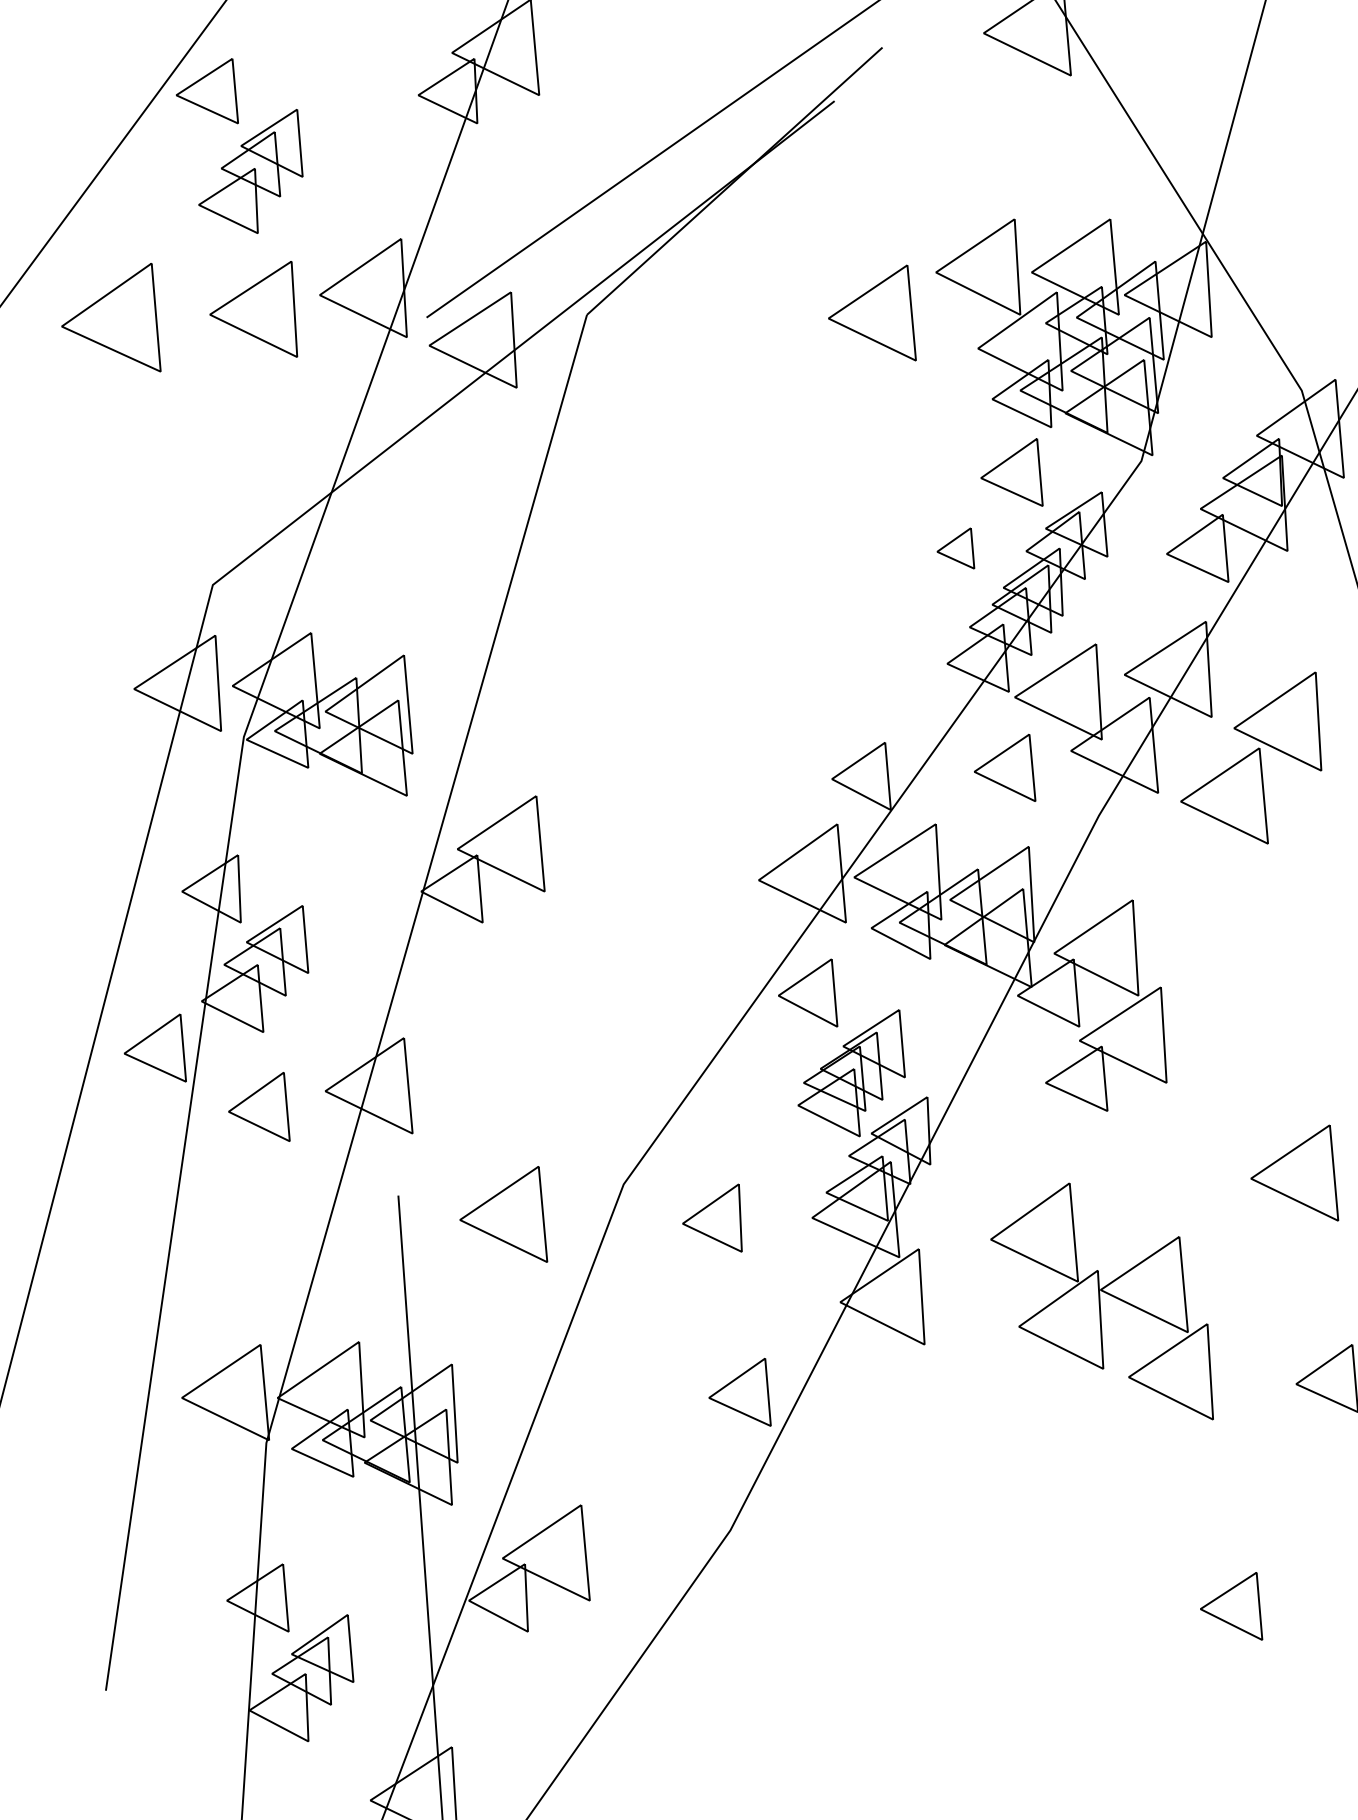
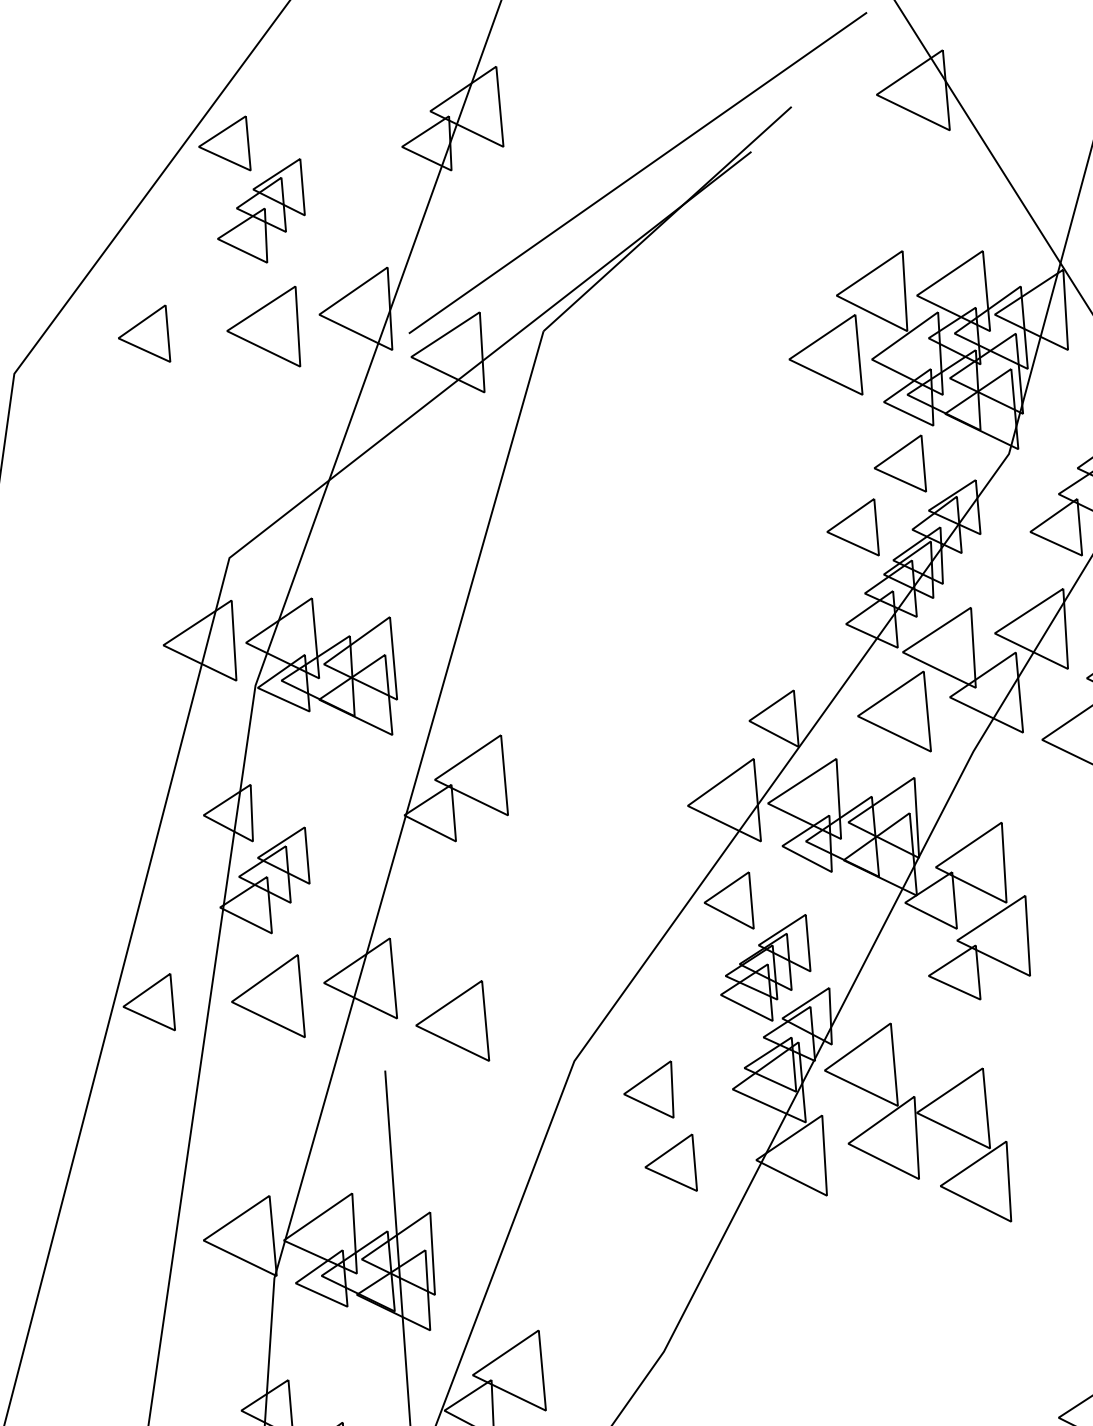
part: (872, 312) -> (826, 354), moved
part: (111, 317) -> (144, 333), size x0.62
part: (955, 548) -> (852, 527), size x1.67
part: (1004, 767) -> (894, 711), size x1.43
part: (154, 1047) -> (148, 1001), moved
part: (259, 1106) -> (268, 995), size x1.43
part: (503, 1214) -> (452, 1020), moved
part: (1101, 1301) -> (917, 1122), moved
part: (739, 1392) -> (670, 1162), moved

